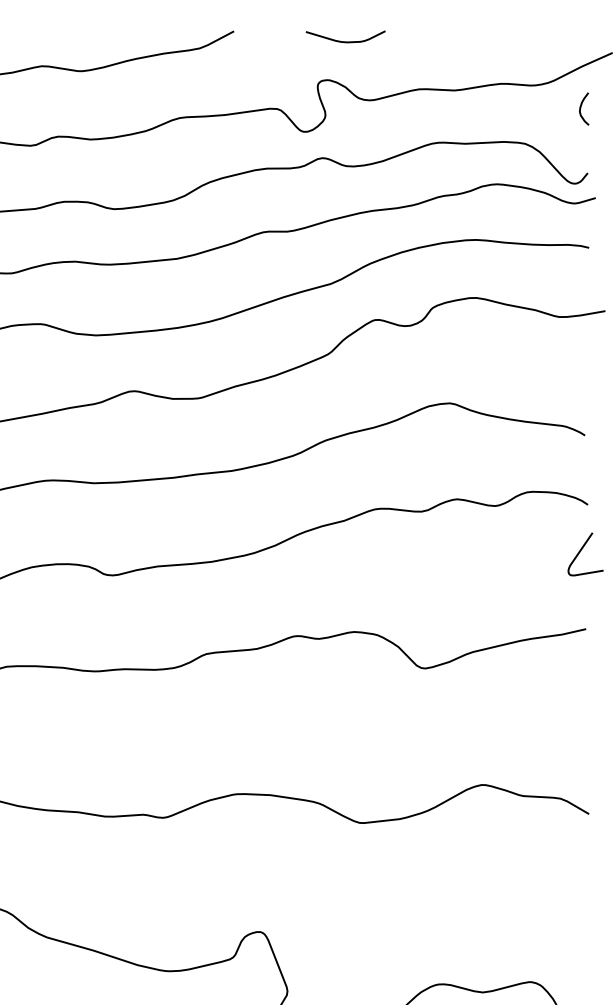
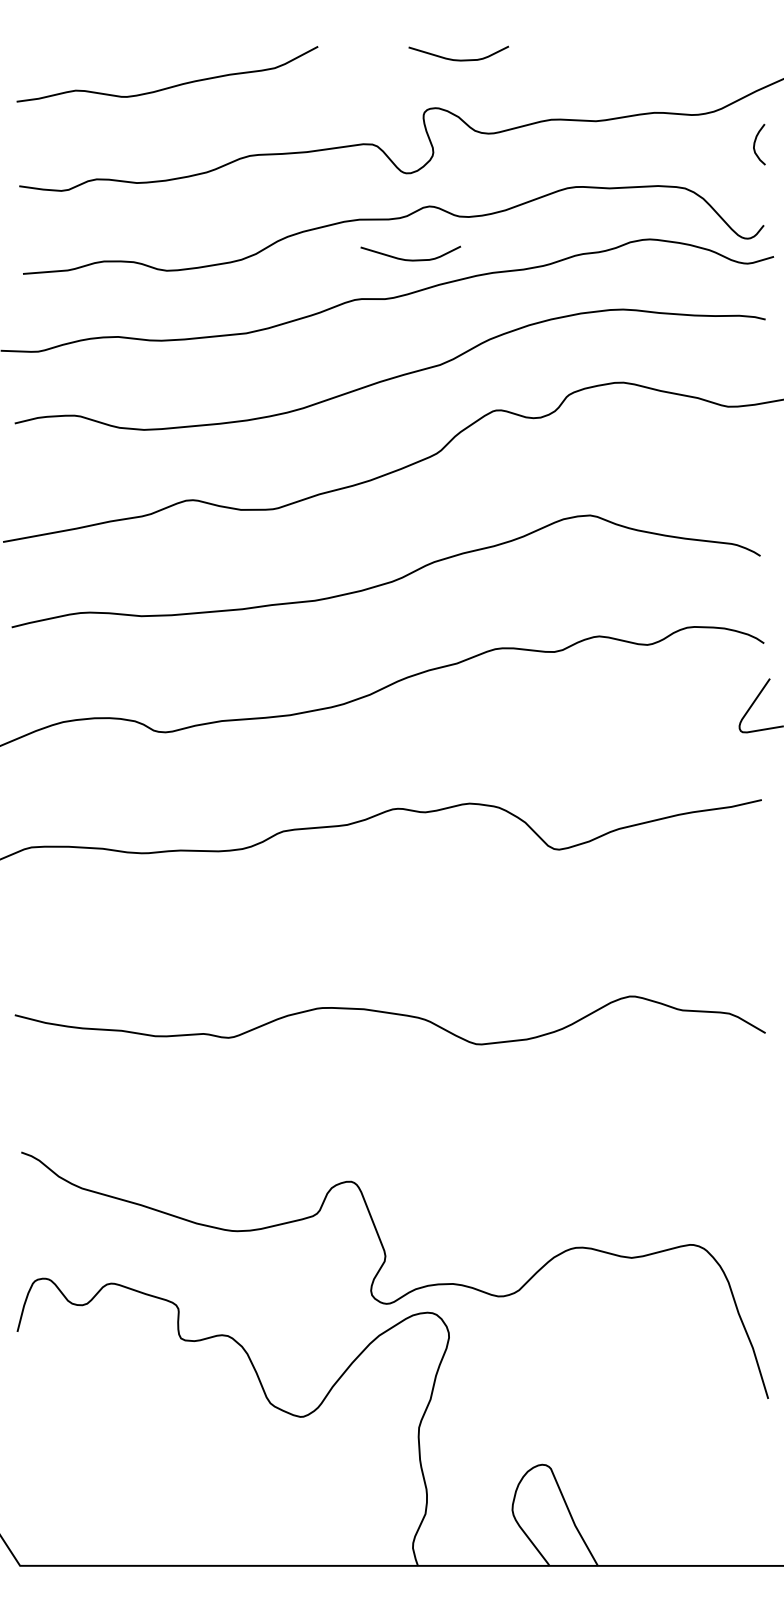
curve: (307, 200) -> (410, 259), added

